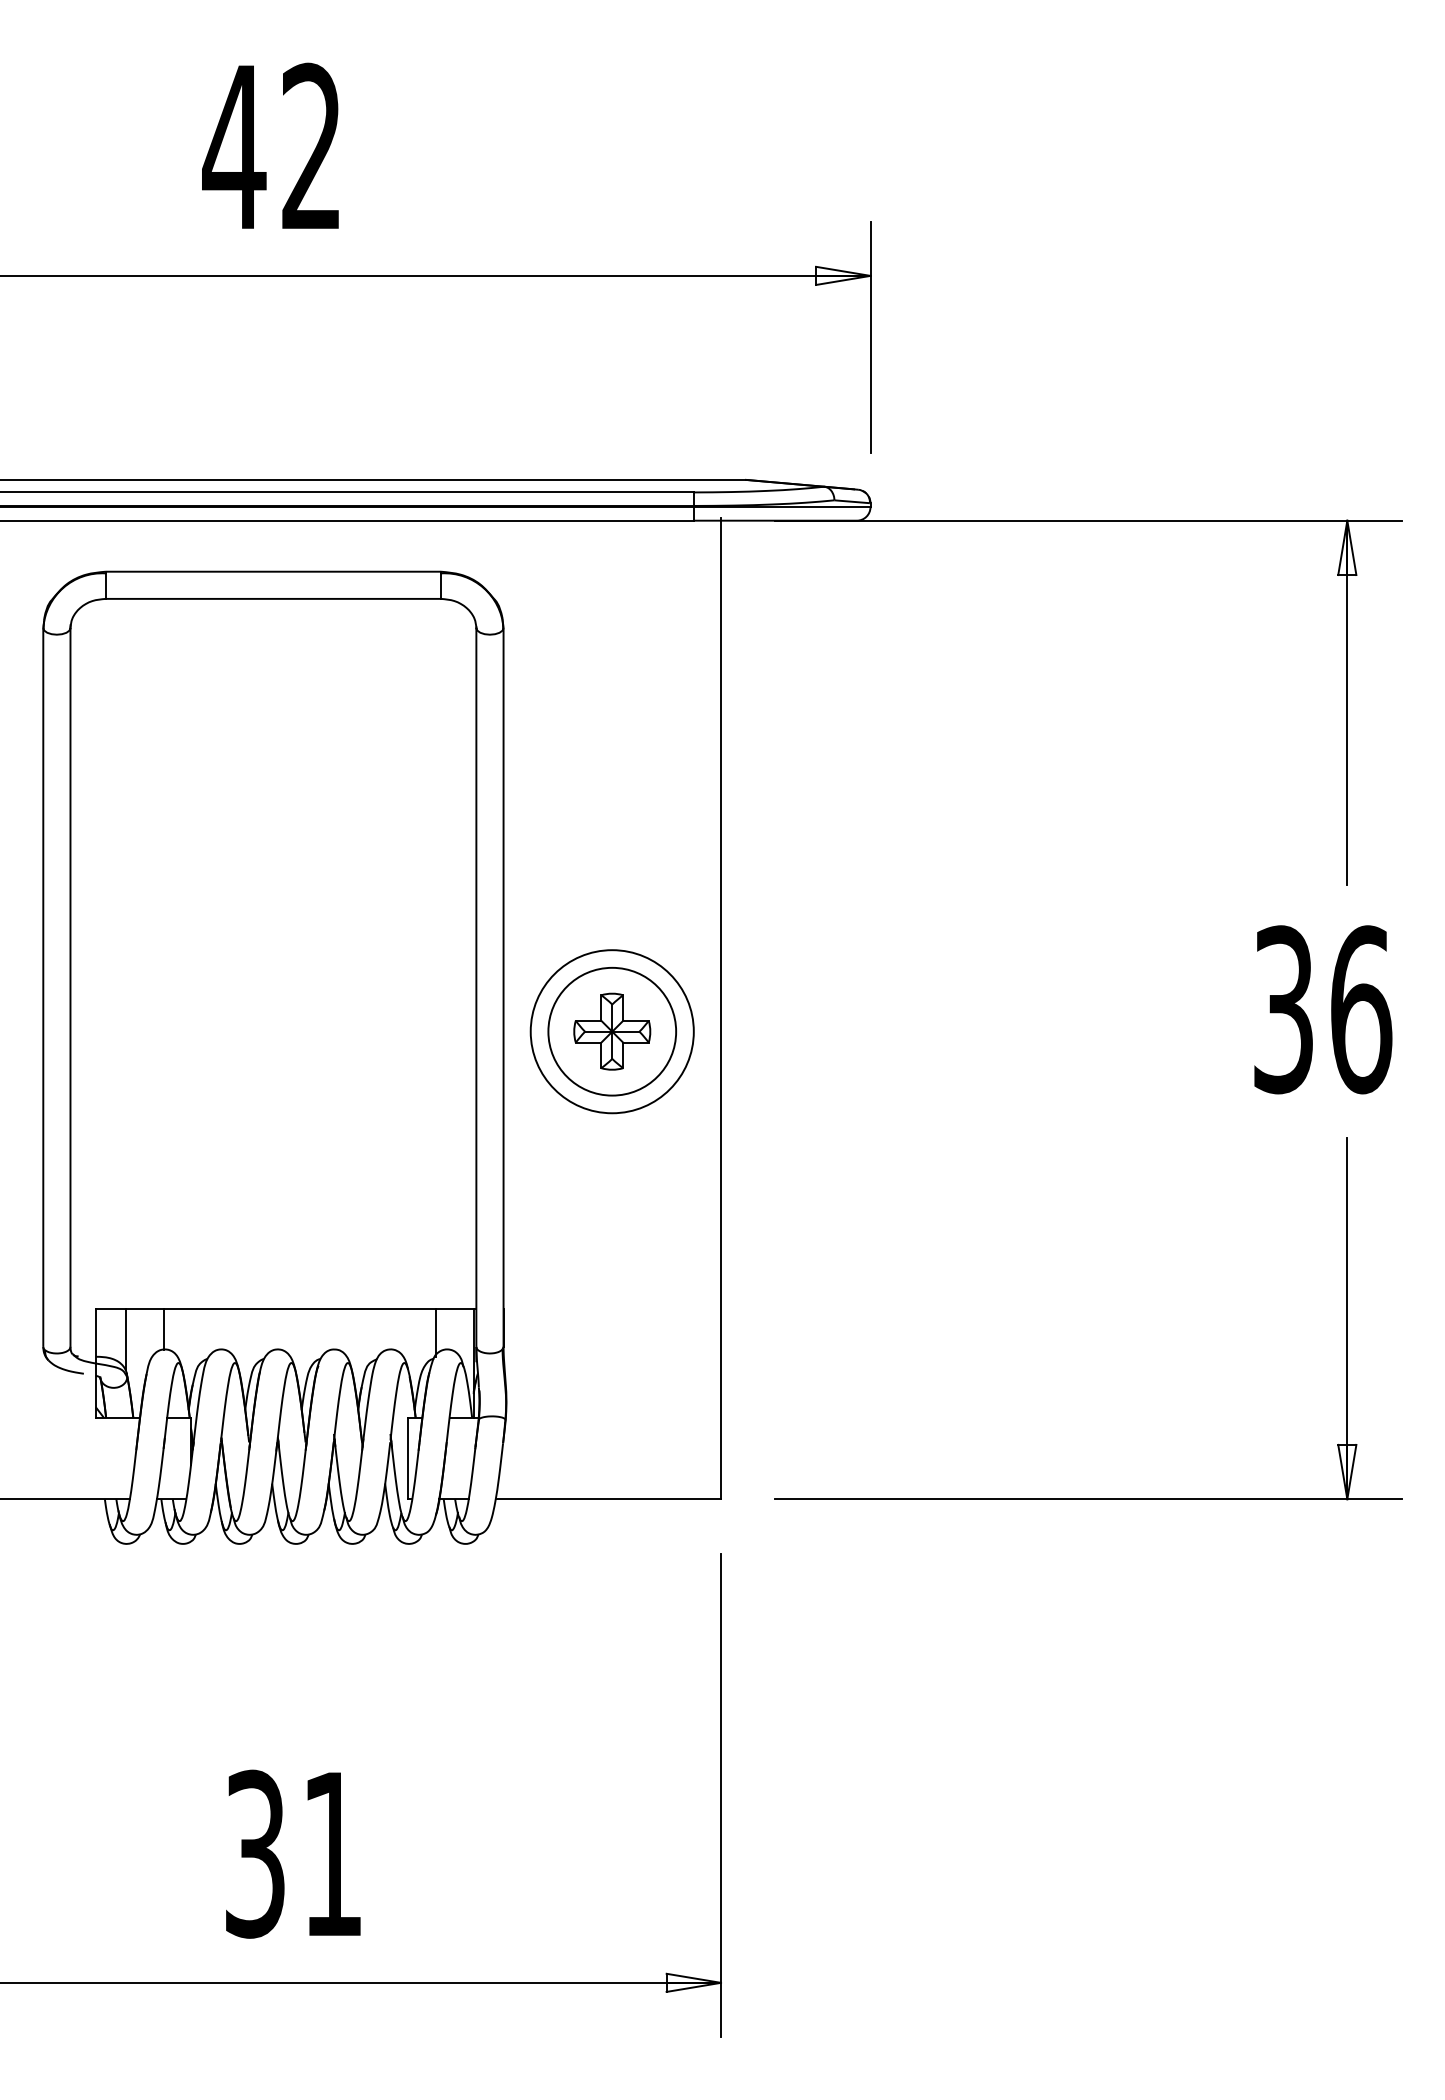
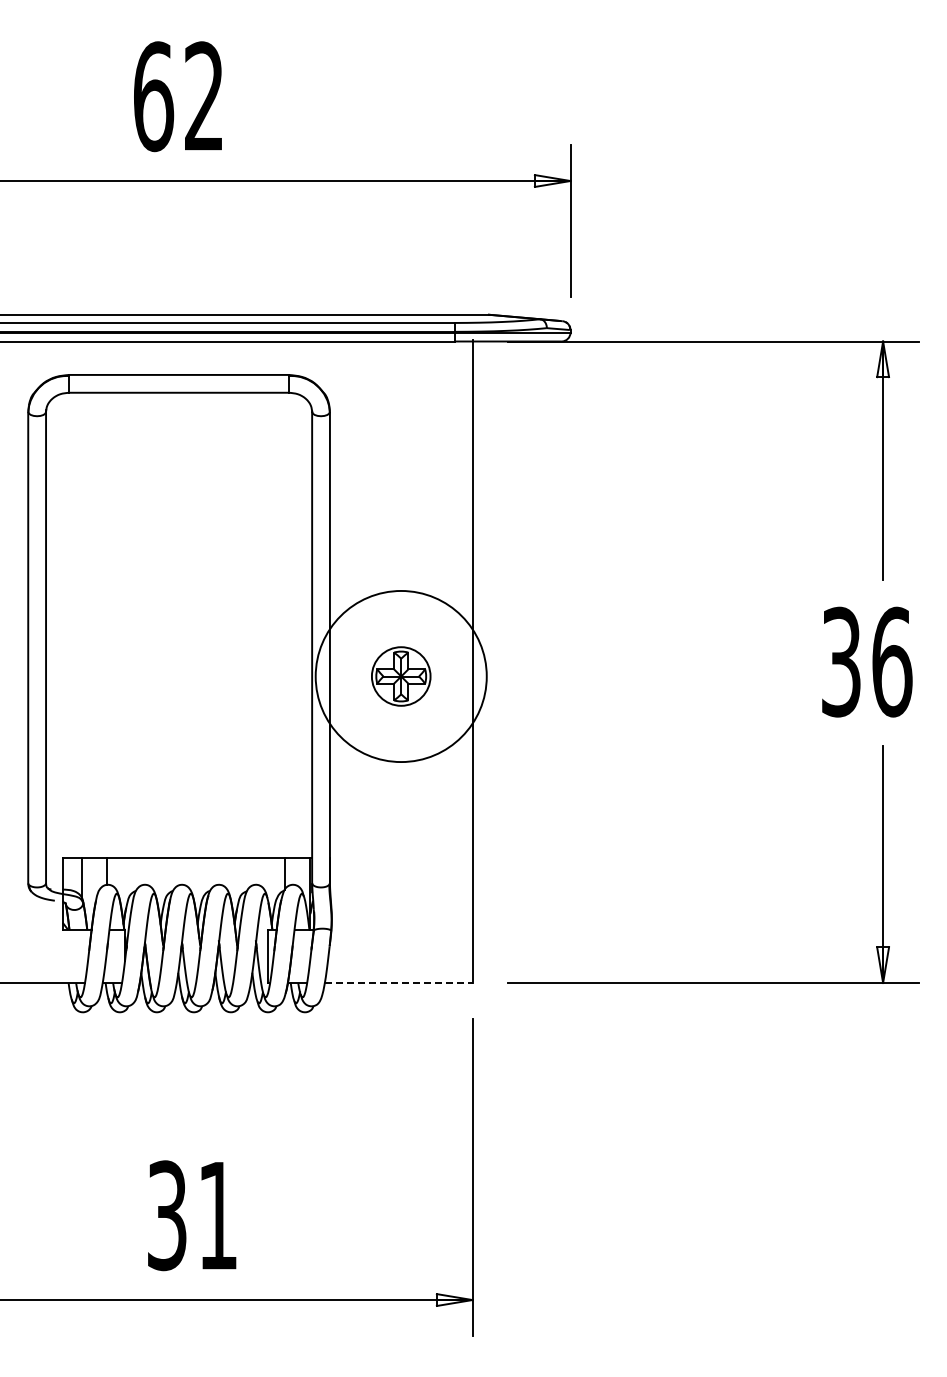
text: (234, 146) -> (153, 96), 42 -> 62
circle: (611, 1031) -> (400, 676), size x1.6
circle: (612, 1031) -> (401, 676), size x0.7
line: (608, 1499) -> (398, 983), solid -> dashed

